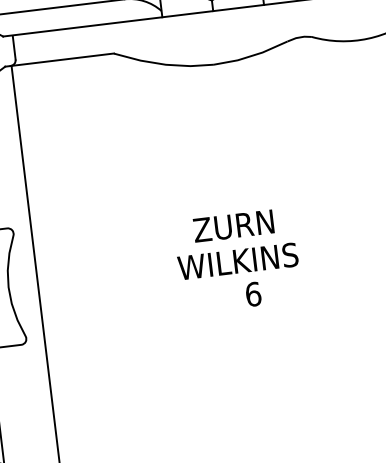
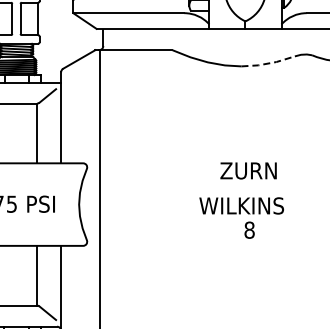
line: (251, 55) -> (268, 63), solid -> dashed
text: (233, 225) -> (248, 170), moved
text: (253, 293) -> (249, 229), 6 -> 8

